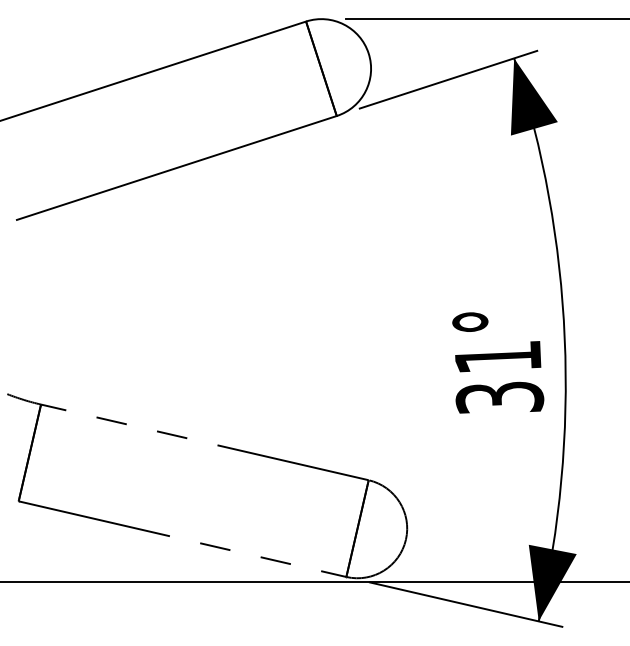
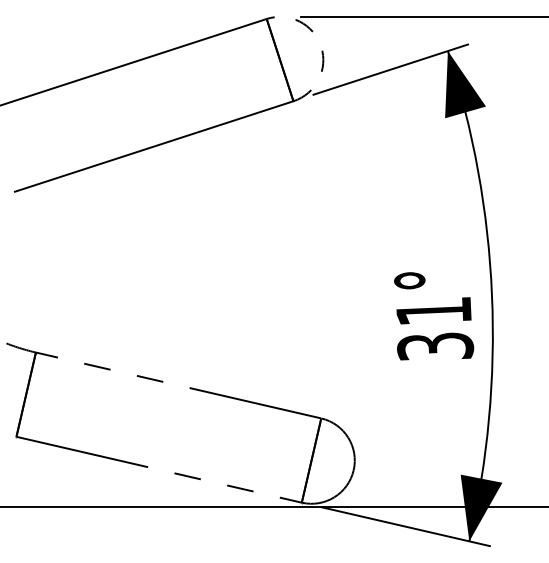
arc: (368, 53) -> (321, 46), solid -> dashed

